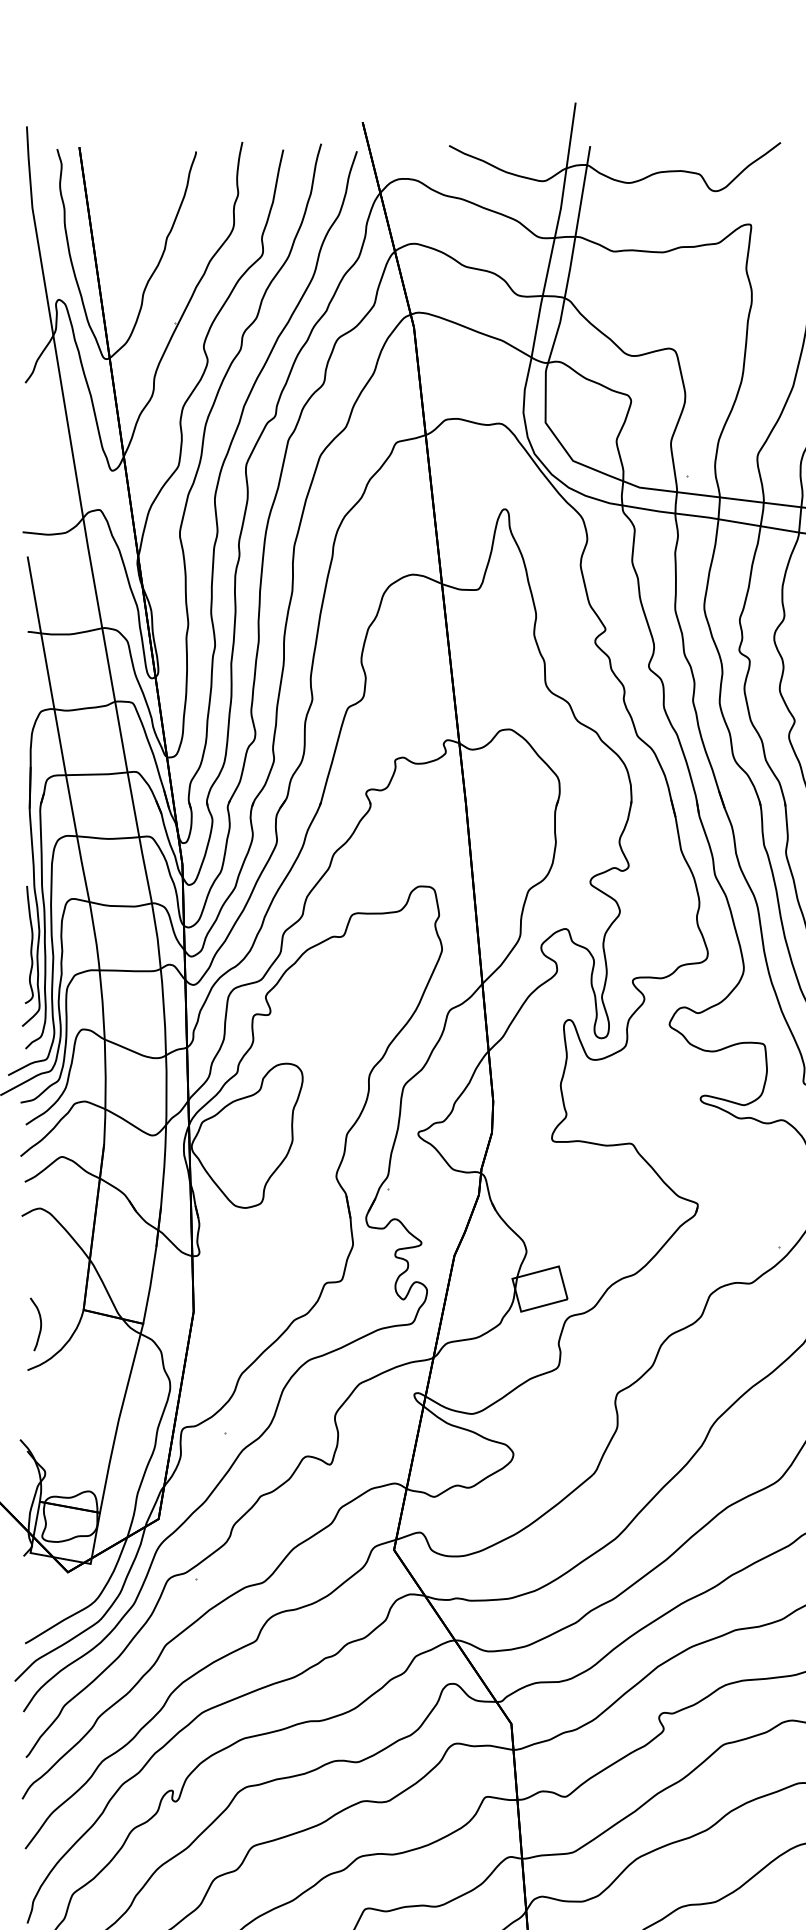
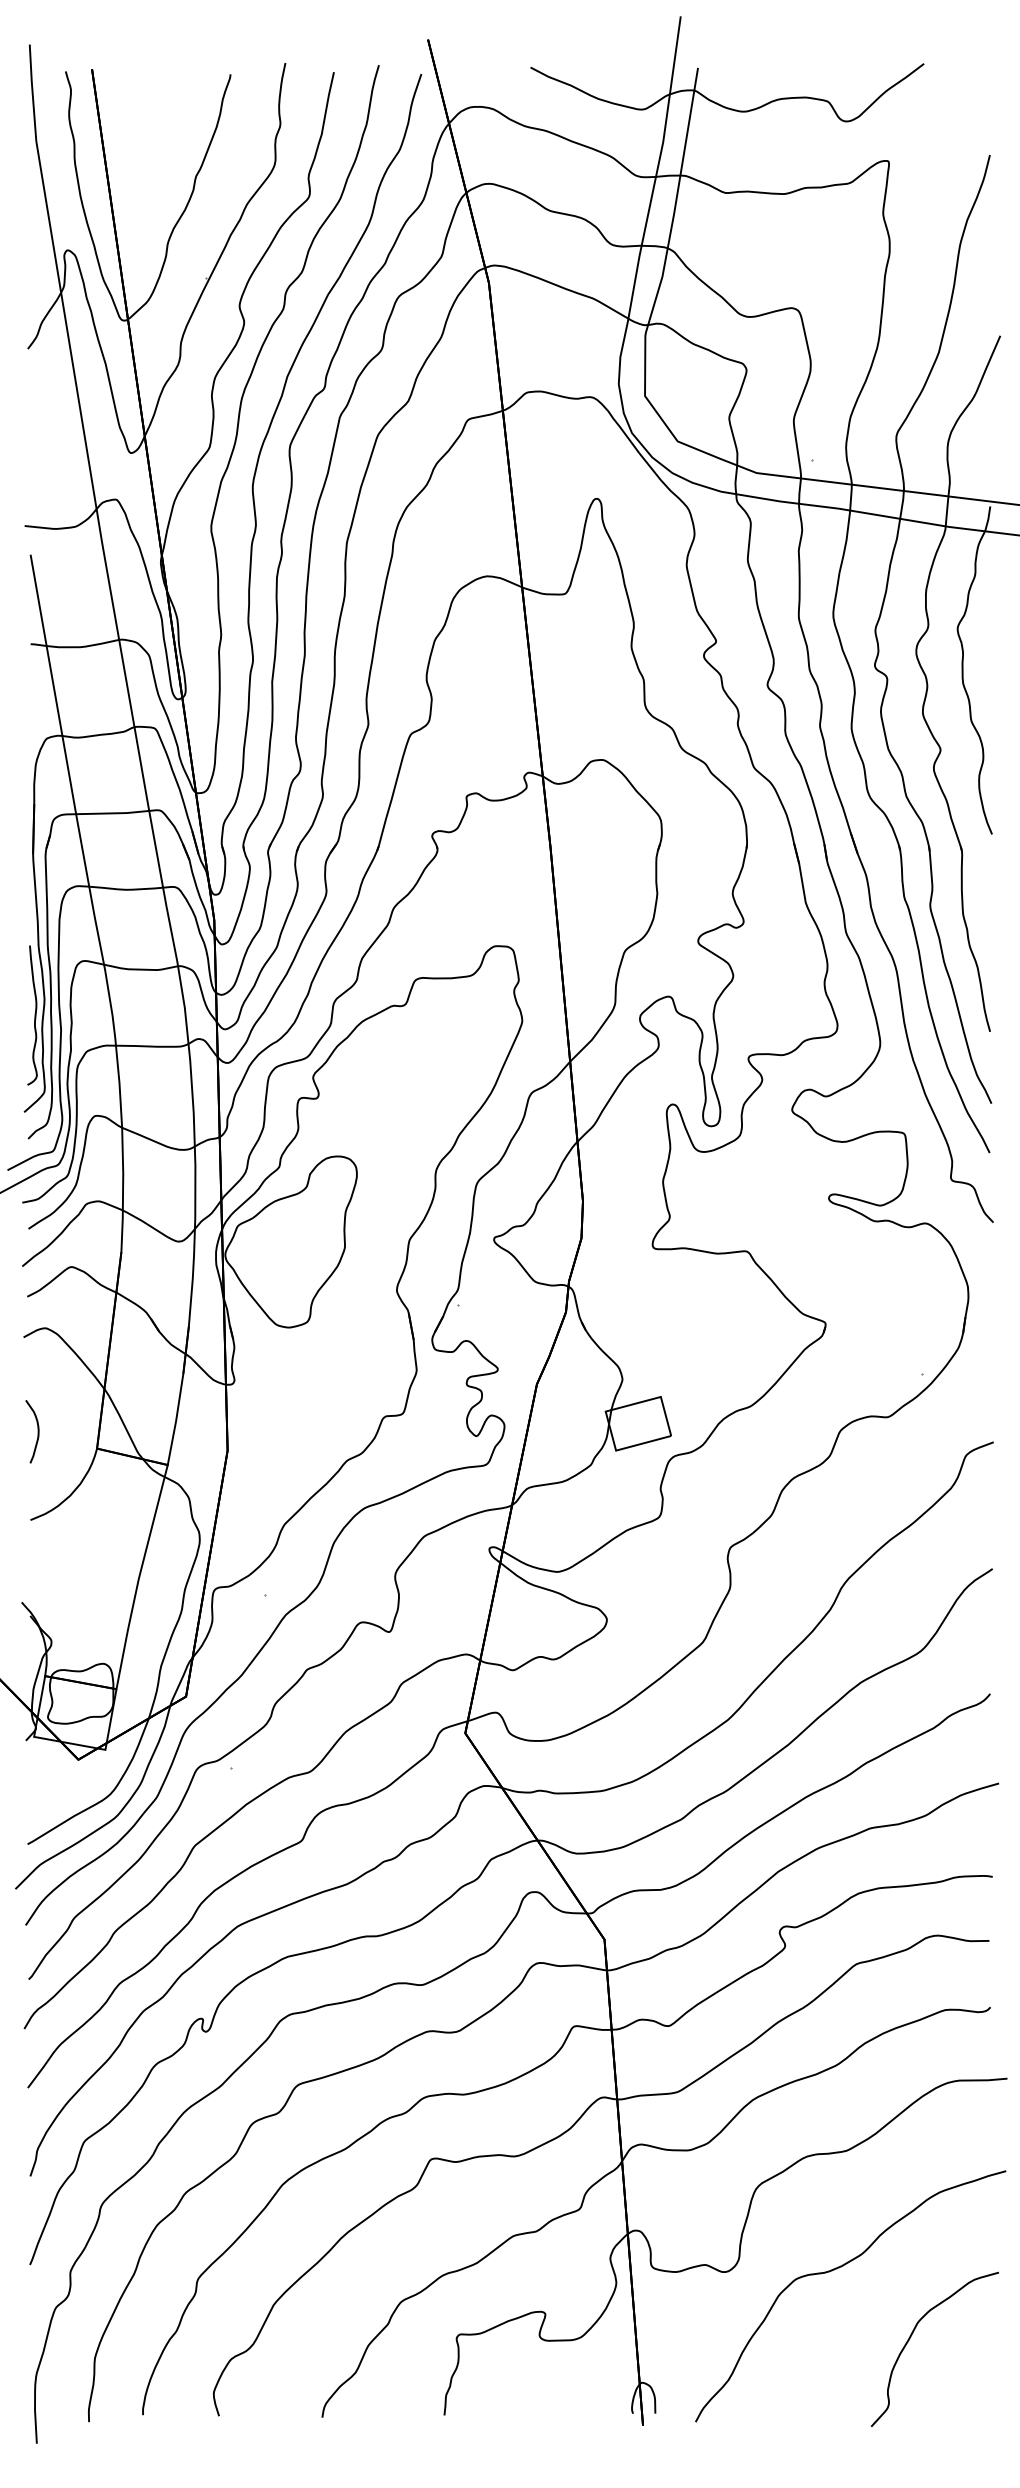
curve: (40, 1324) -> (37, 1431), moved

